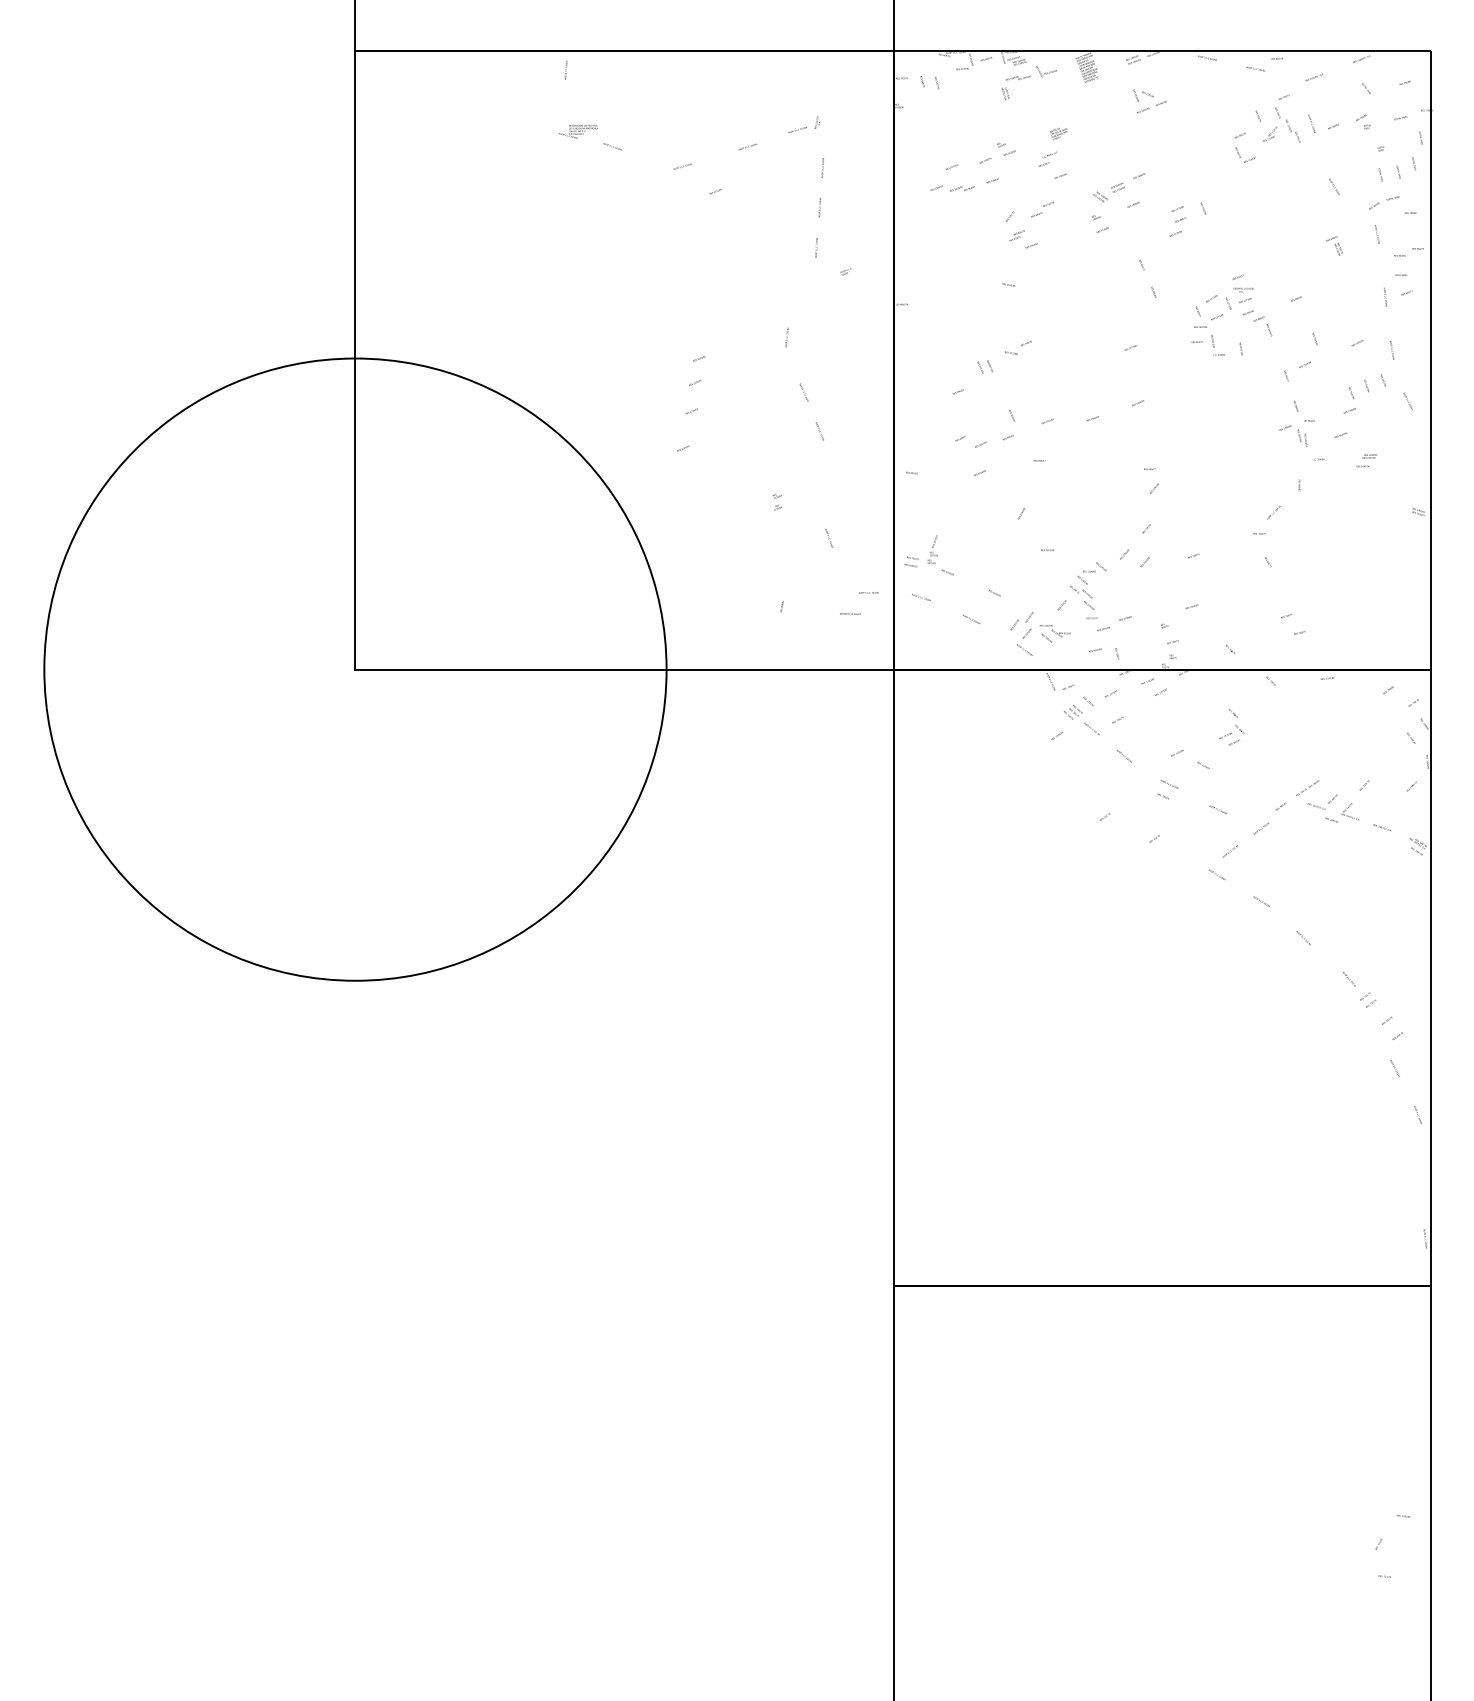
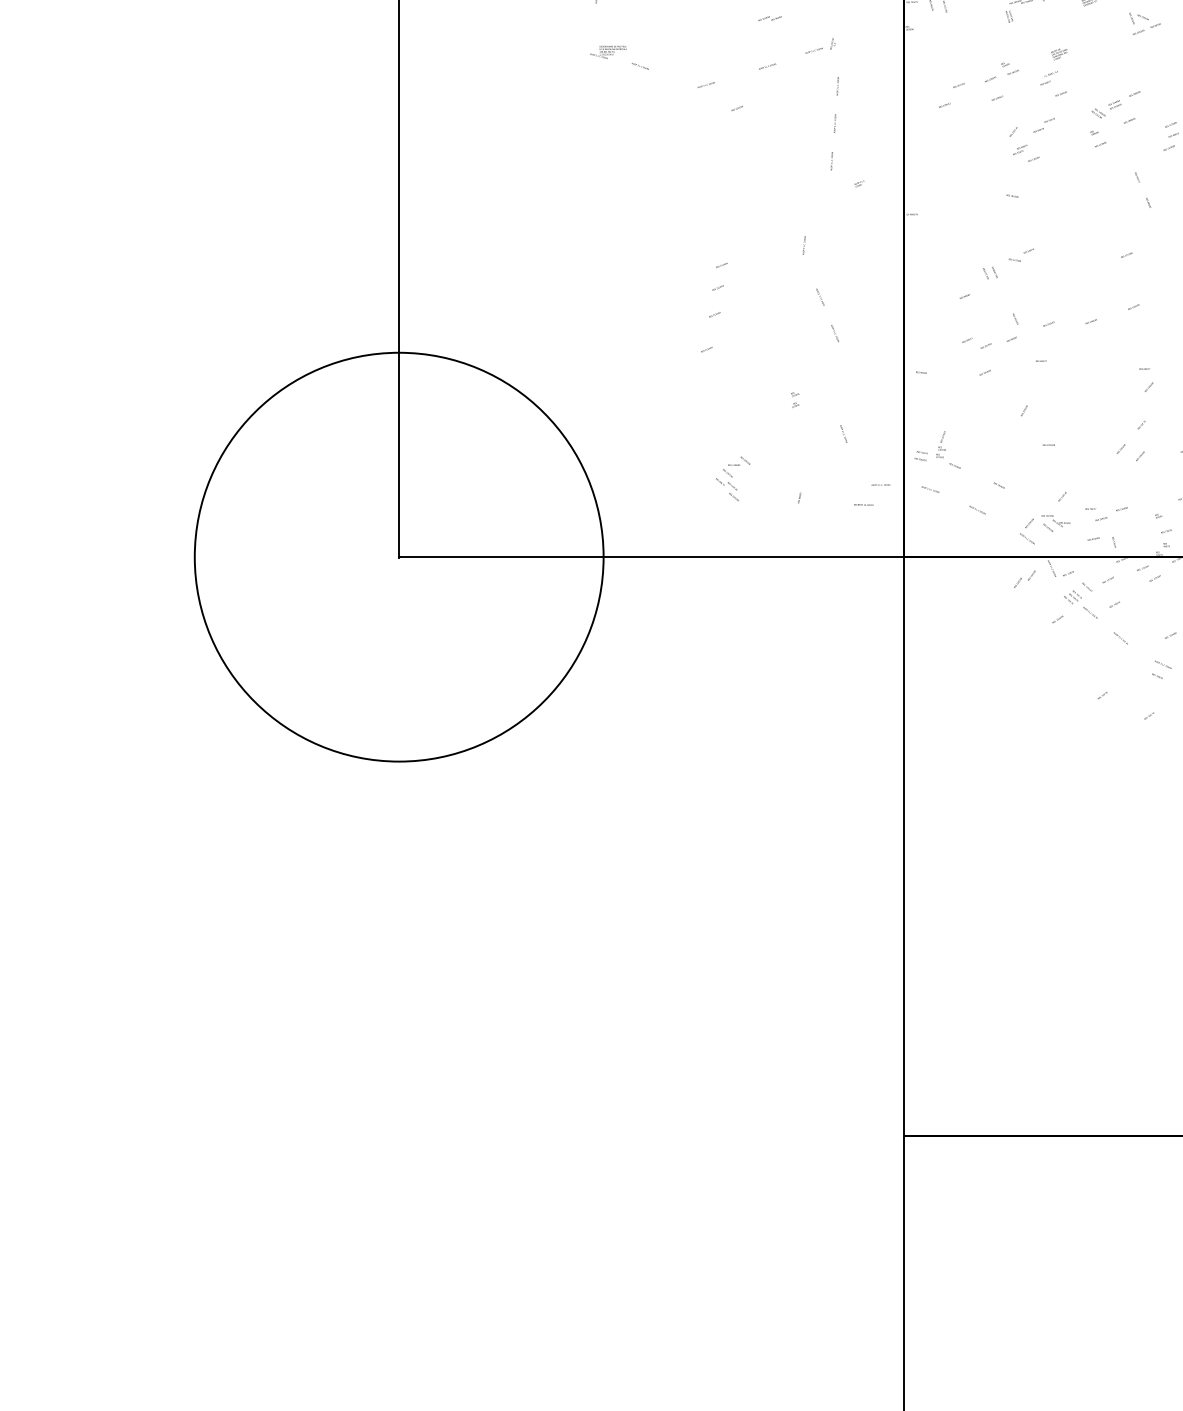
text: (962, 188) -> (769, 18), moved
text: (1088, 585) -> (733, 478), moved
text: (1021, 621) -> (1024, 579), moved
circle: (355, 669) -> (399, 557), size x0.7

